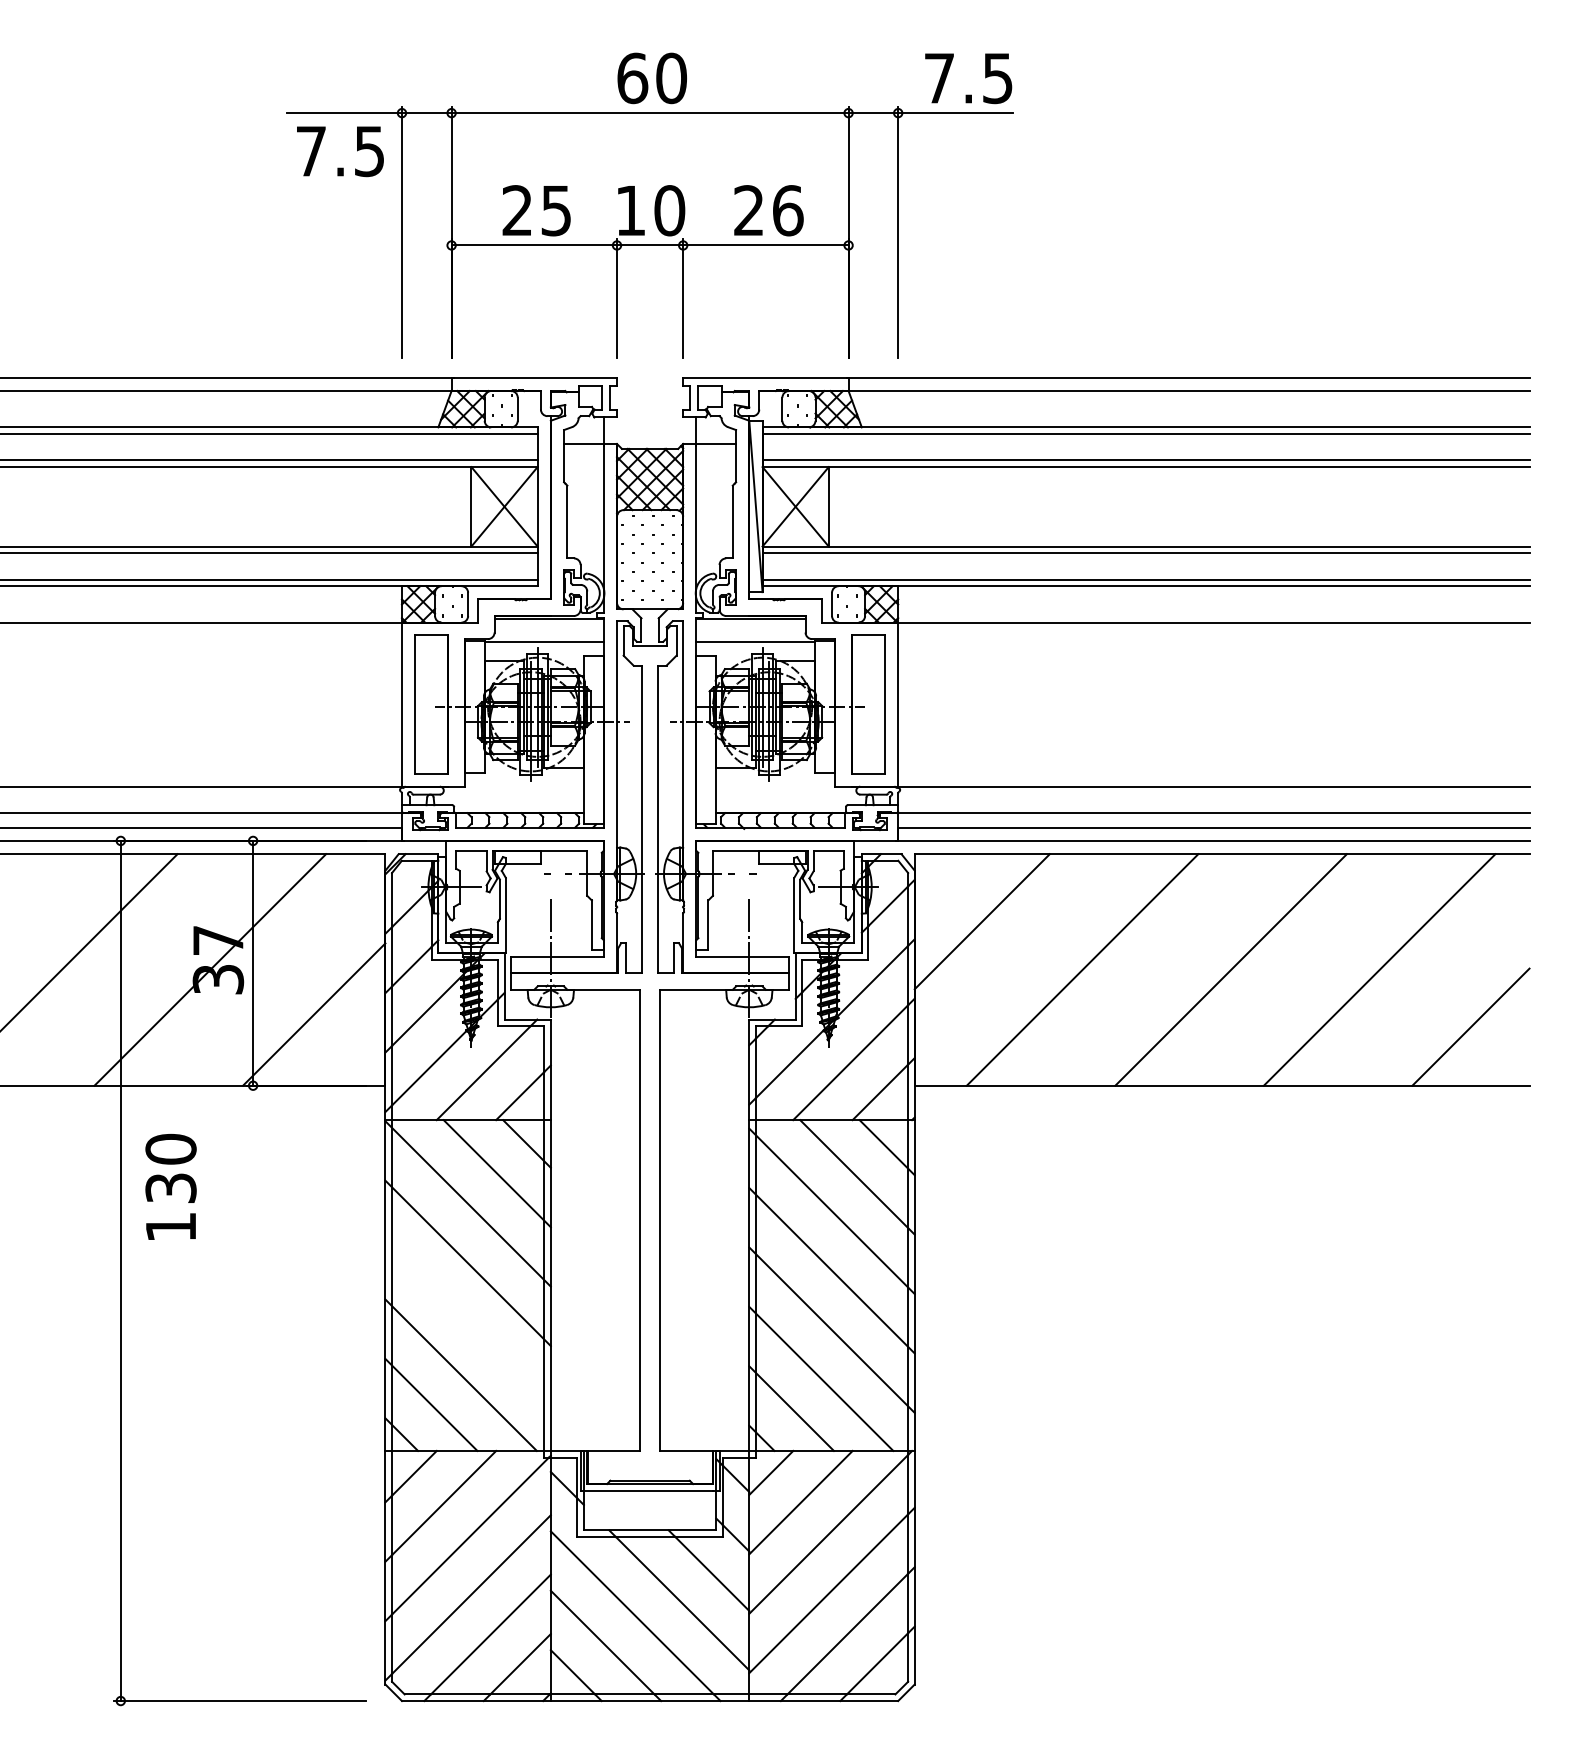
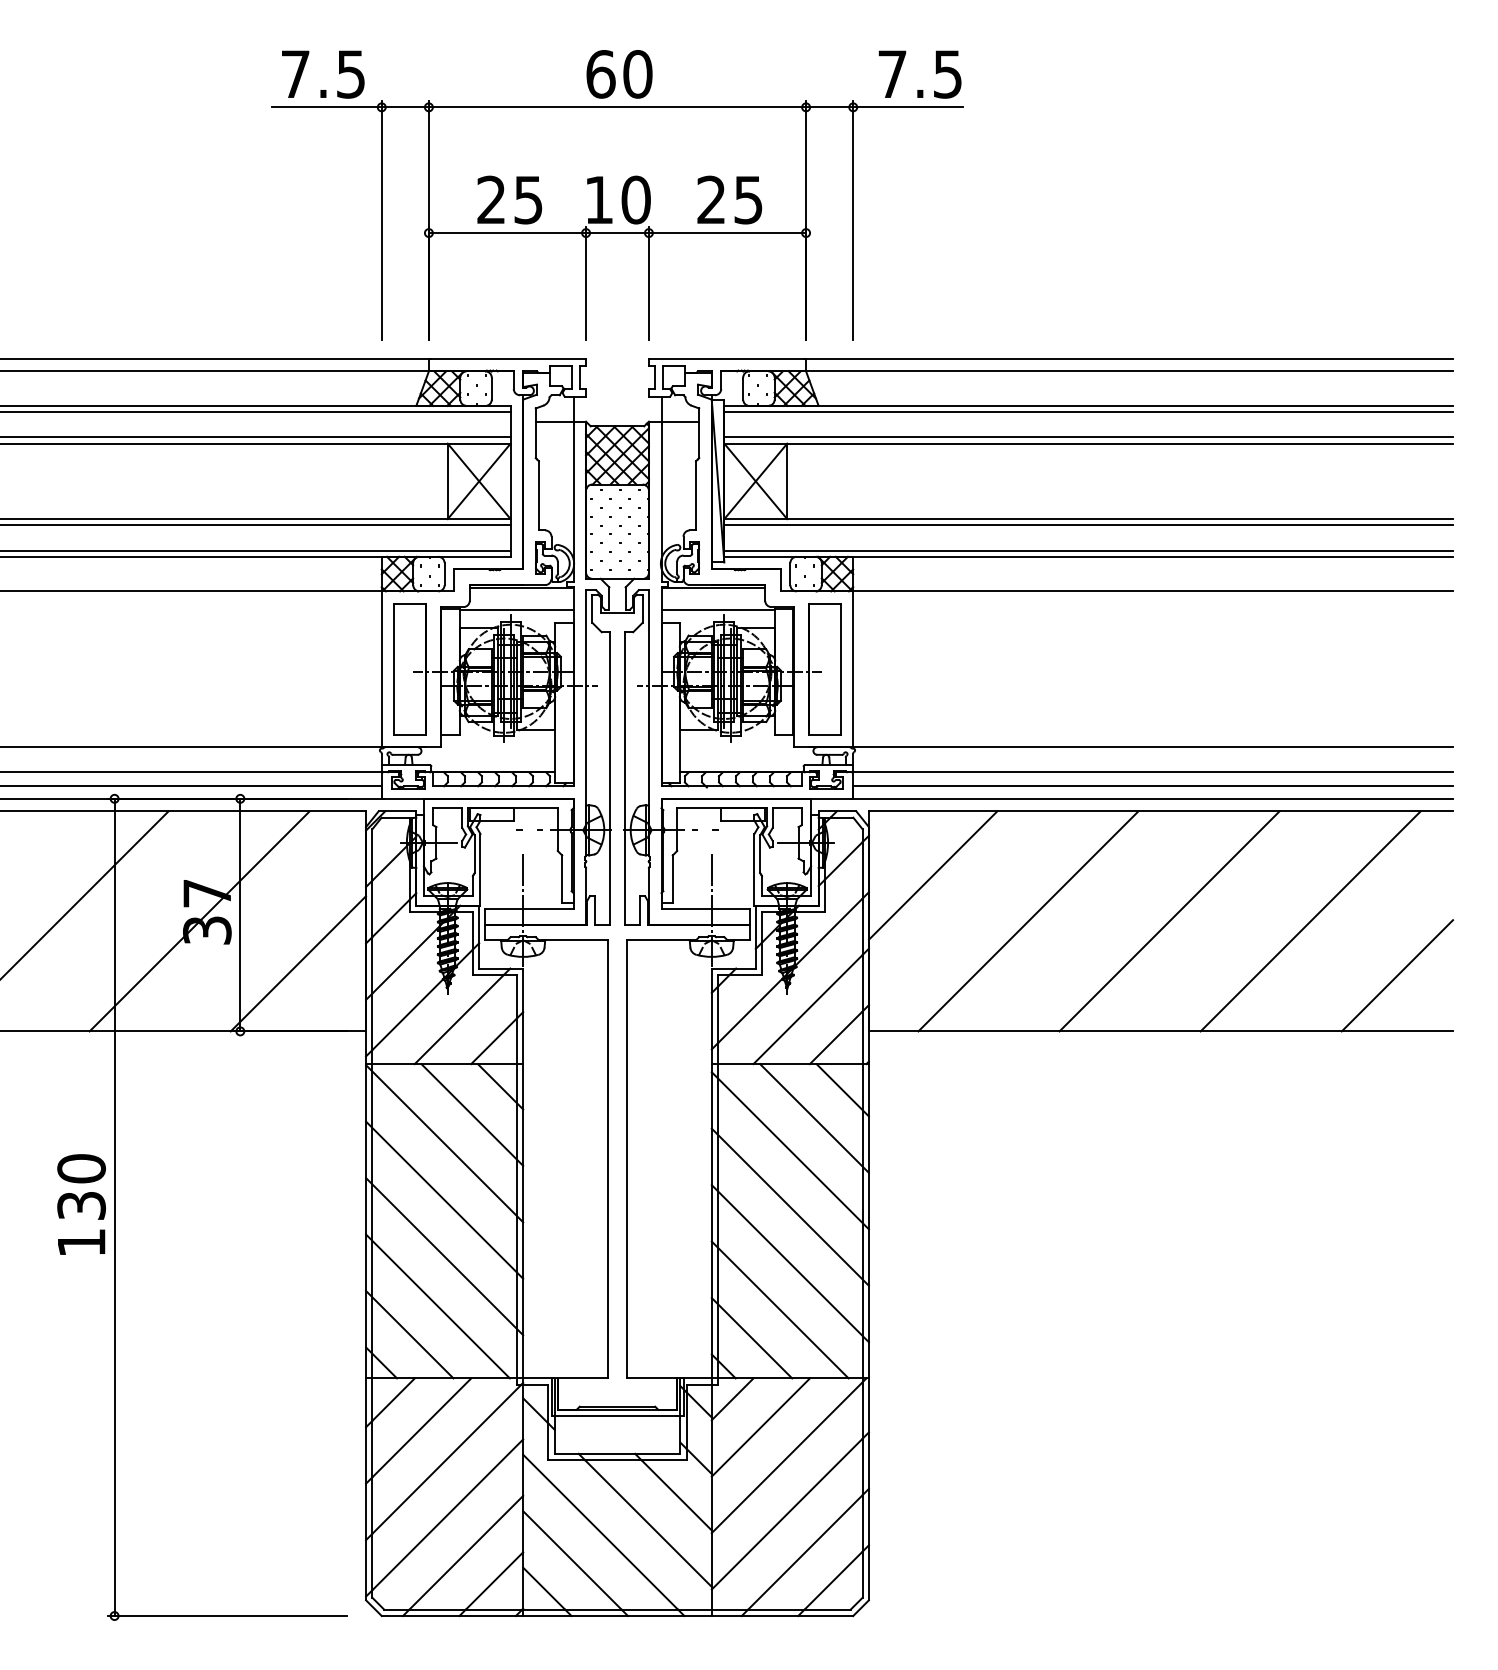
text: (340, 151) -> (323, 74), moved
text: (788, 210) -> (749, 199), 26 -> 25
text: (170, 1186) -> (81, 1204), moved
line: (467, 1322) -> (444, 1256), added

